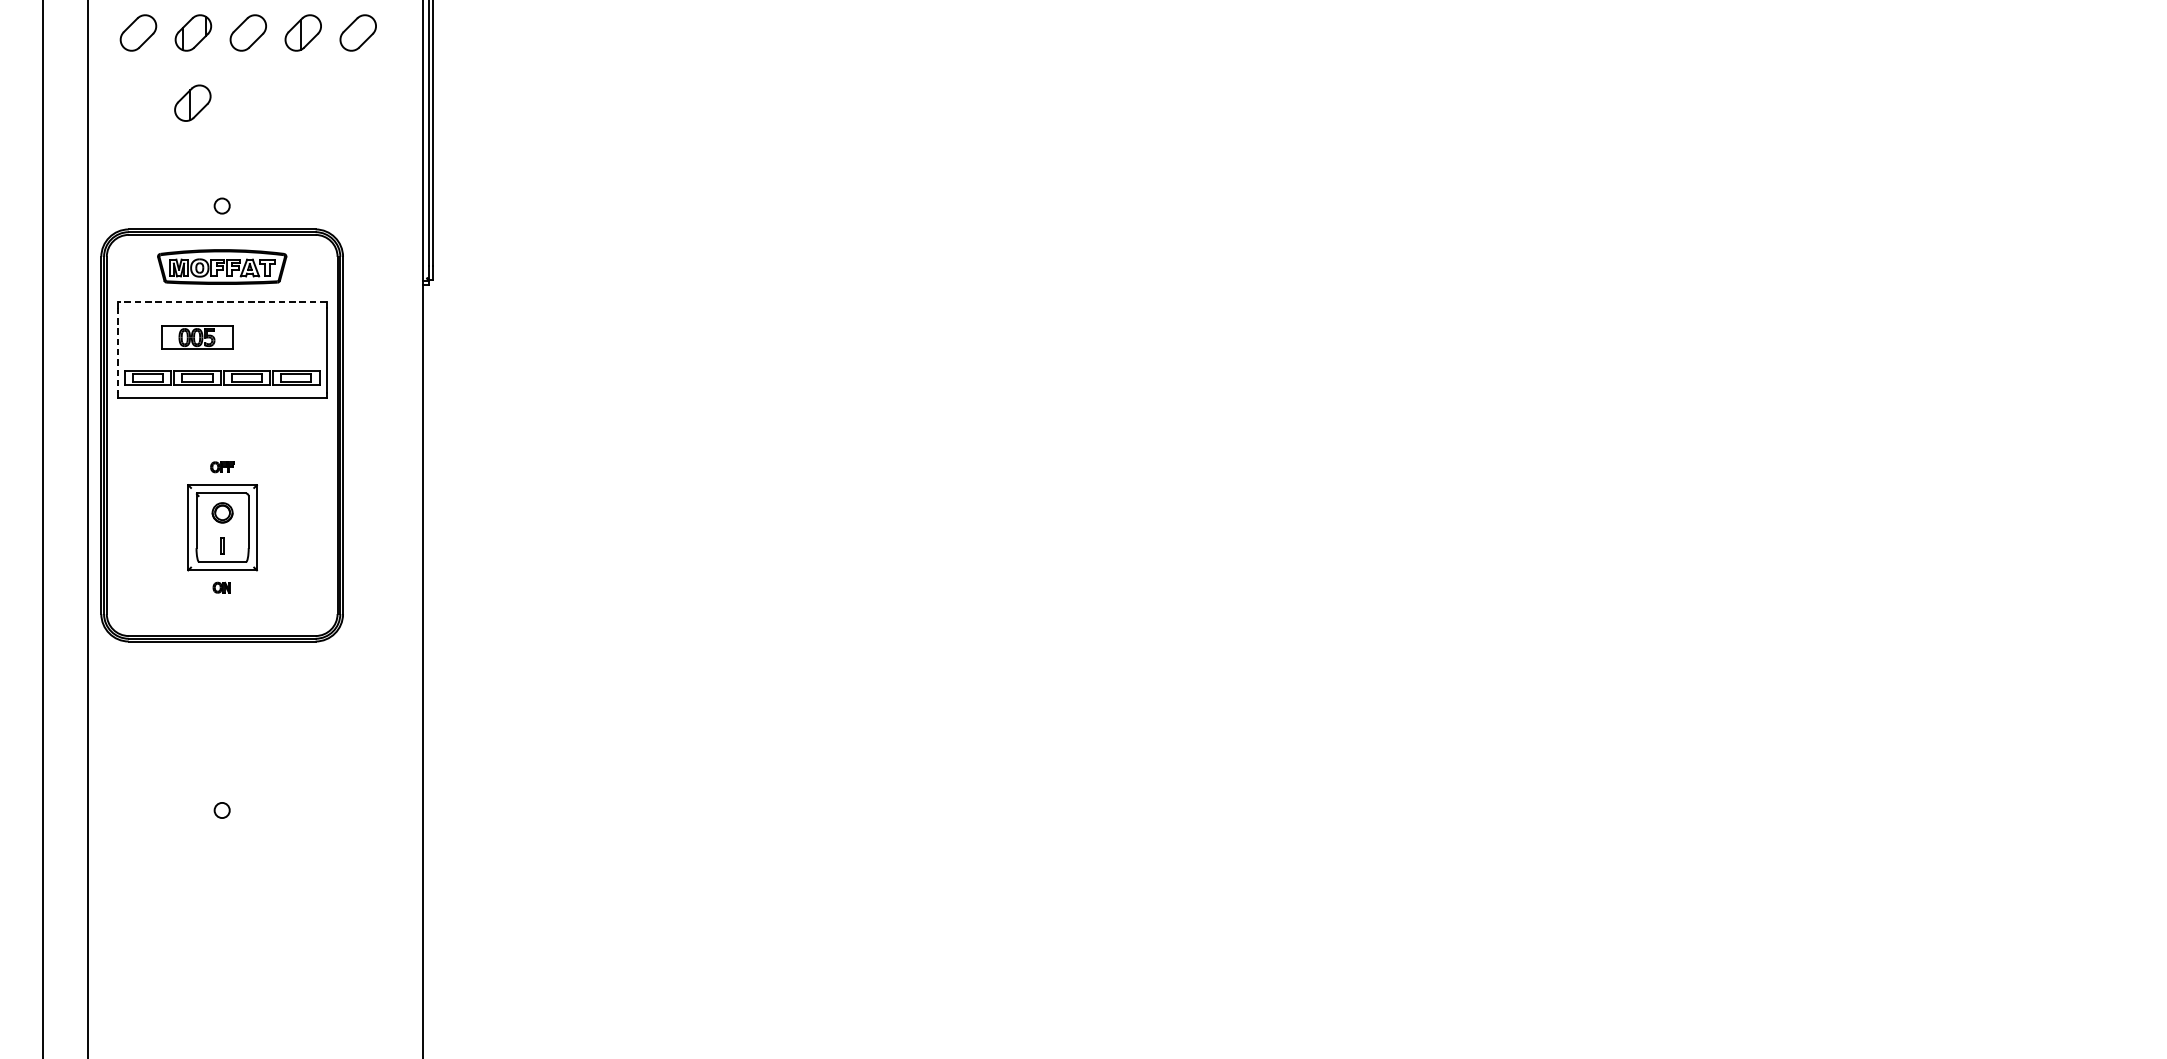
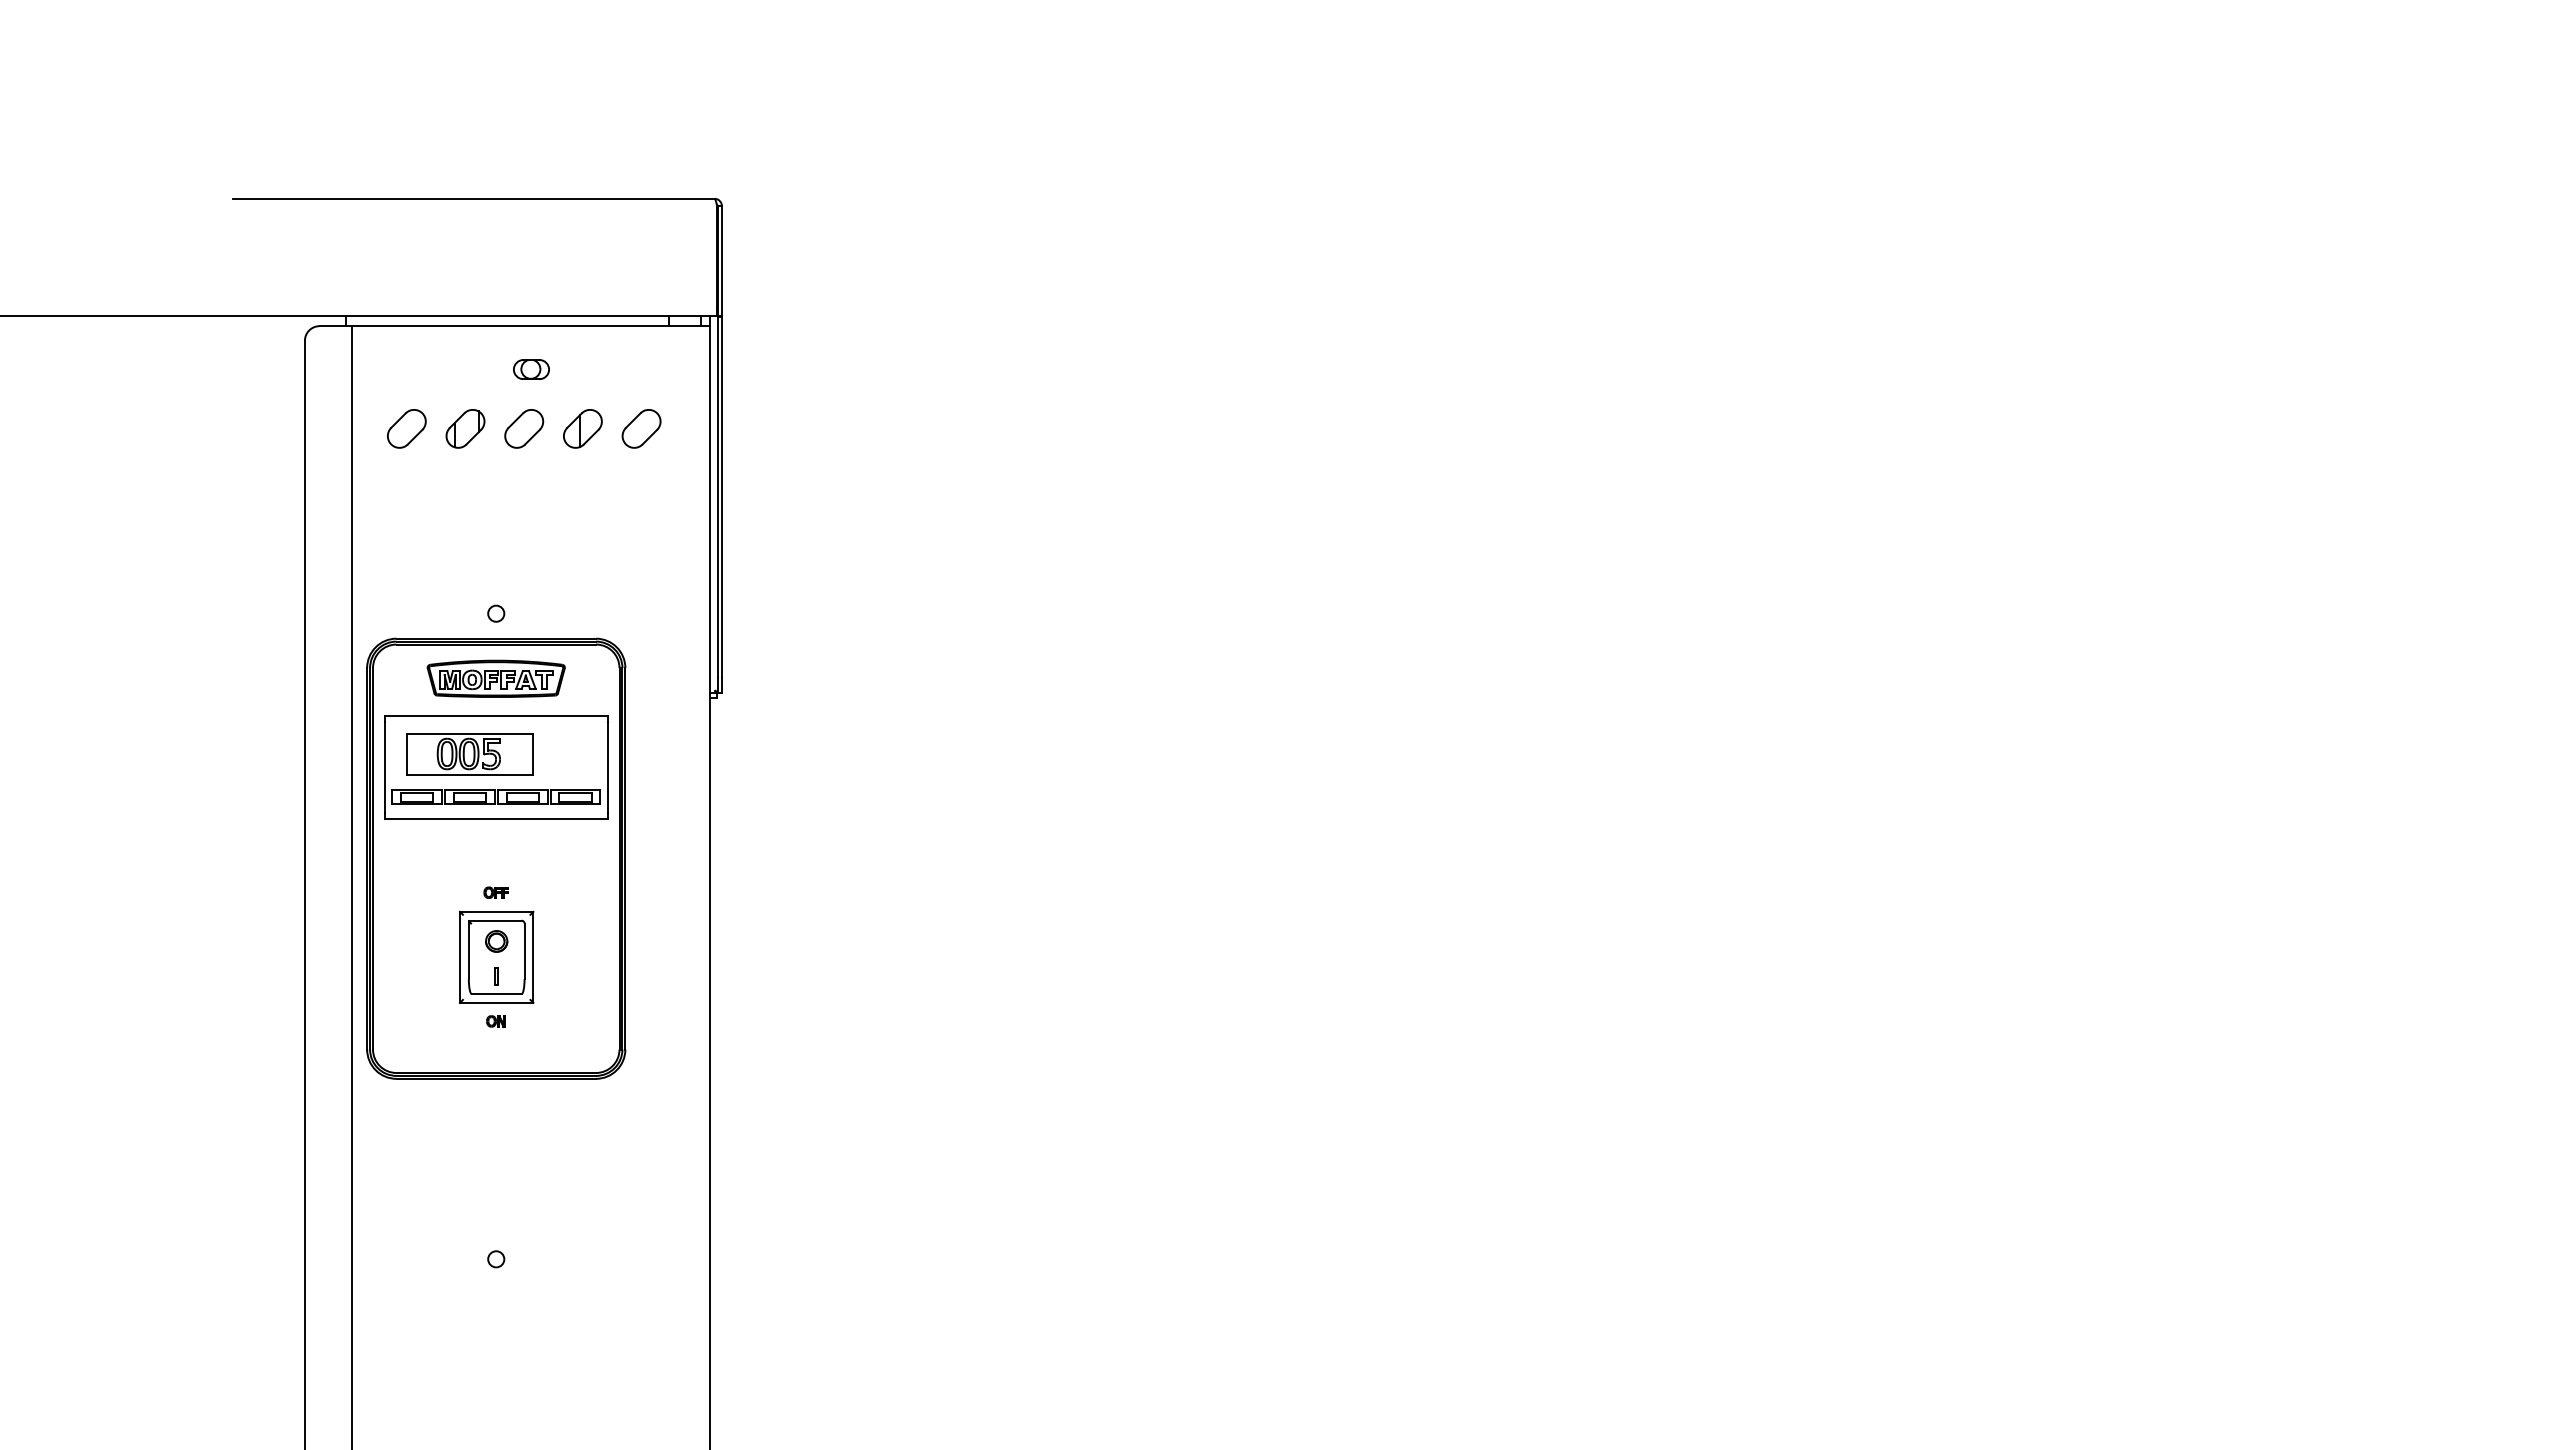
part: (192, 102) -> (464, 503), removed
line: (222, 302) -> (496, 716), dashed -> solid
part: (197, 337) -> (469, 754), size x1.67
line: (117, 350) -> (384, 768), dashed -> solid

